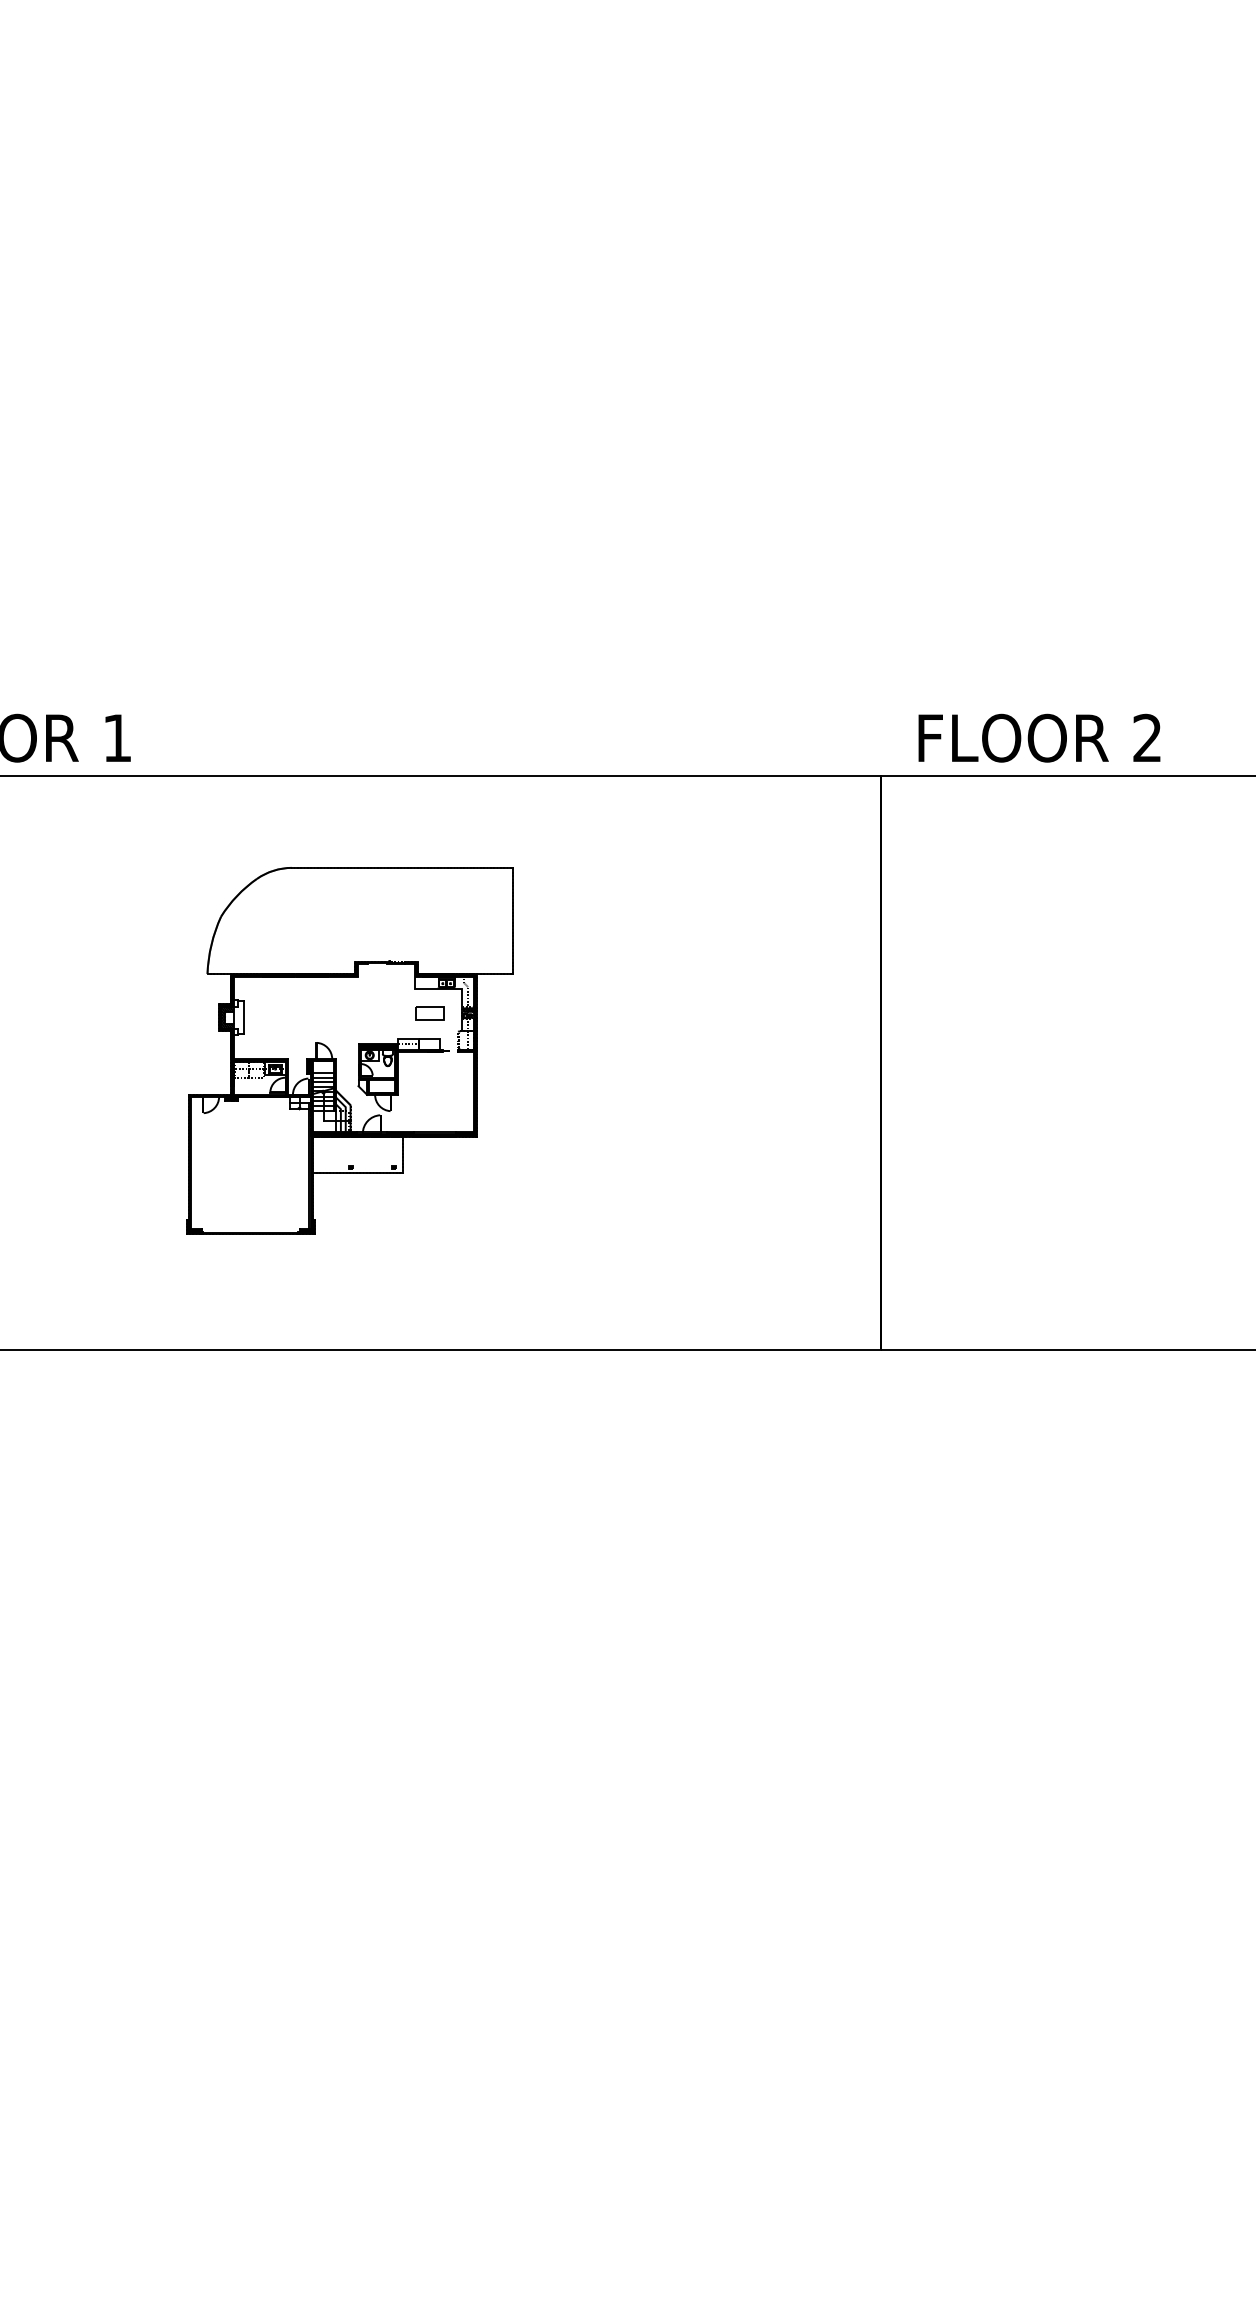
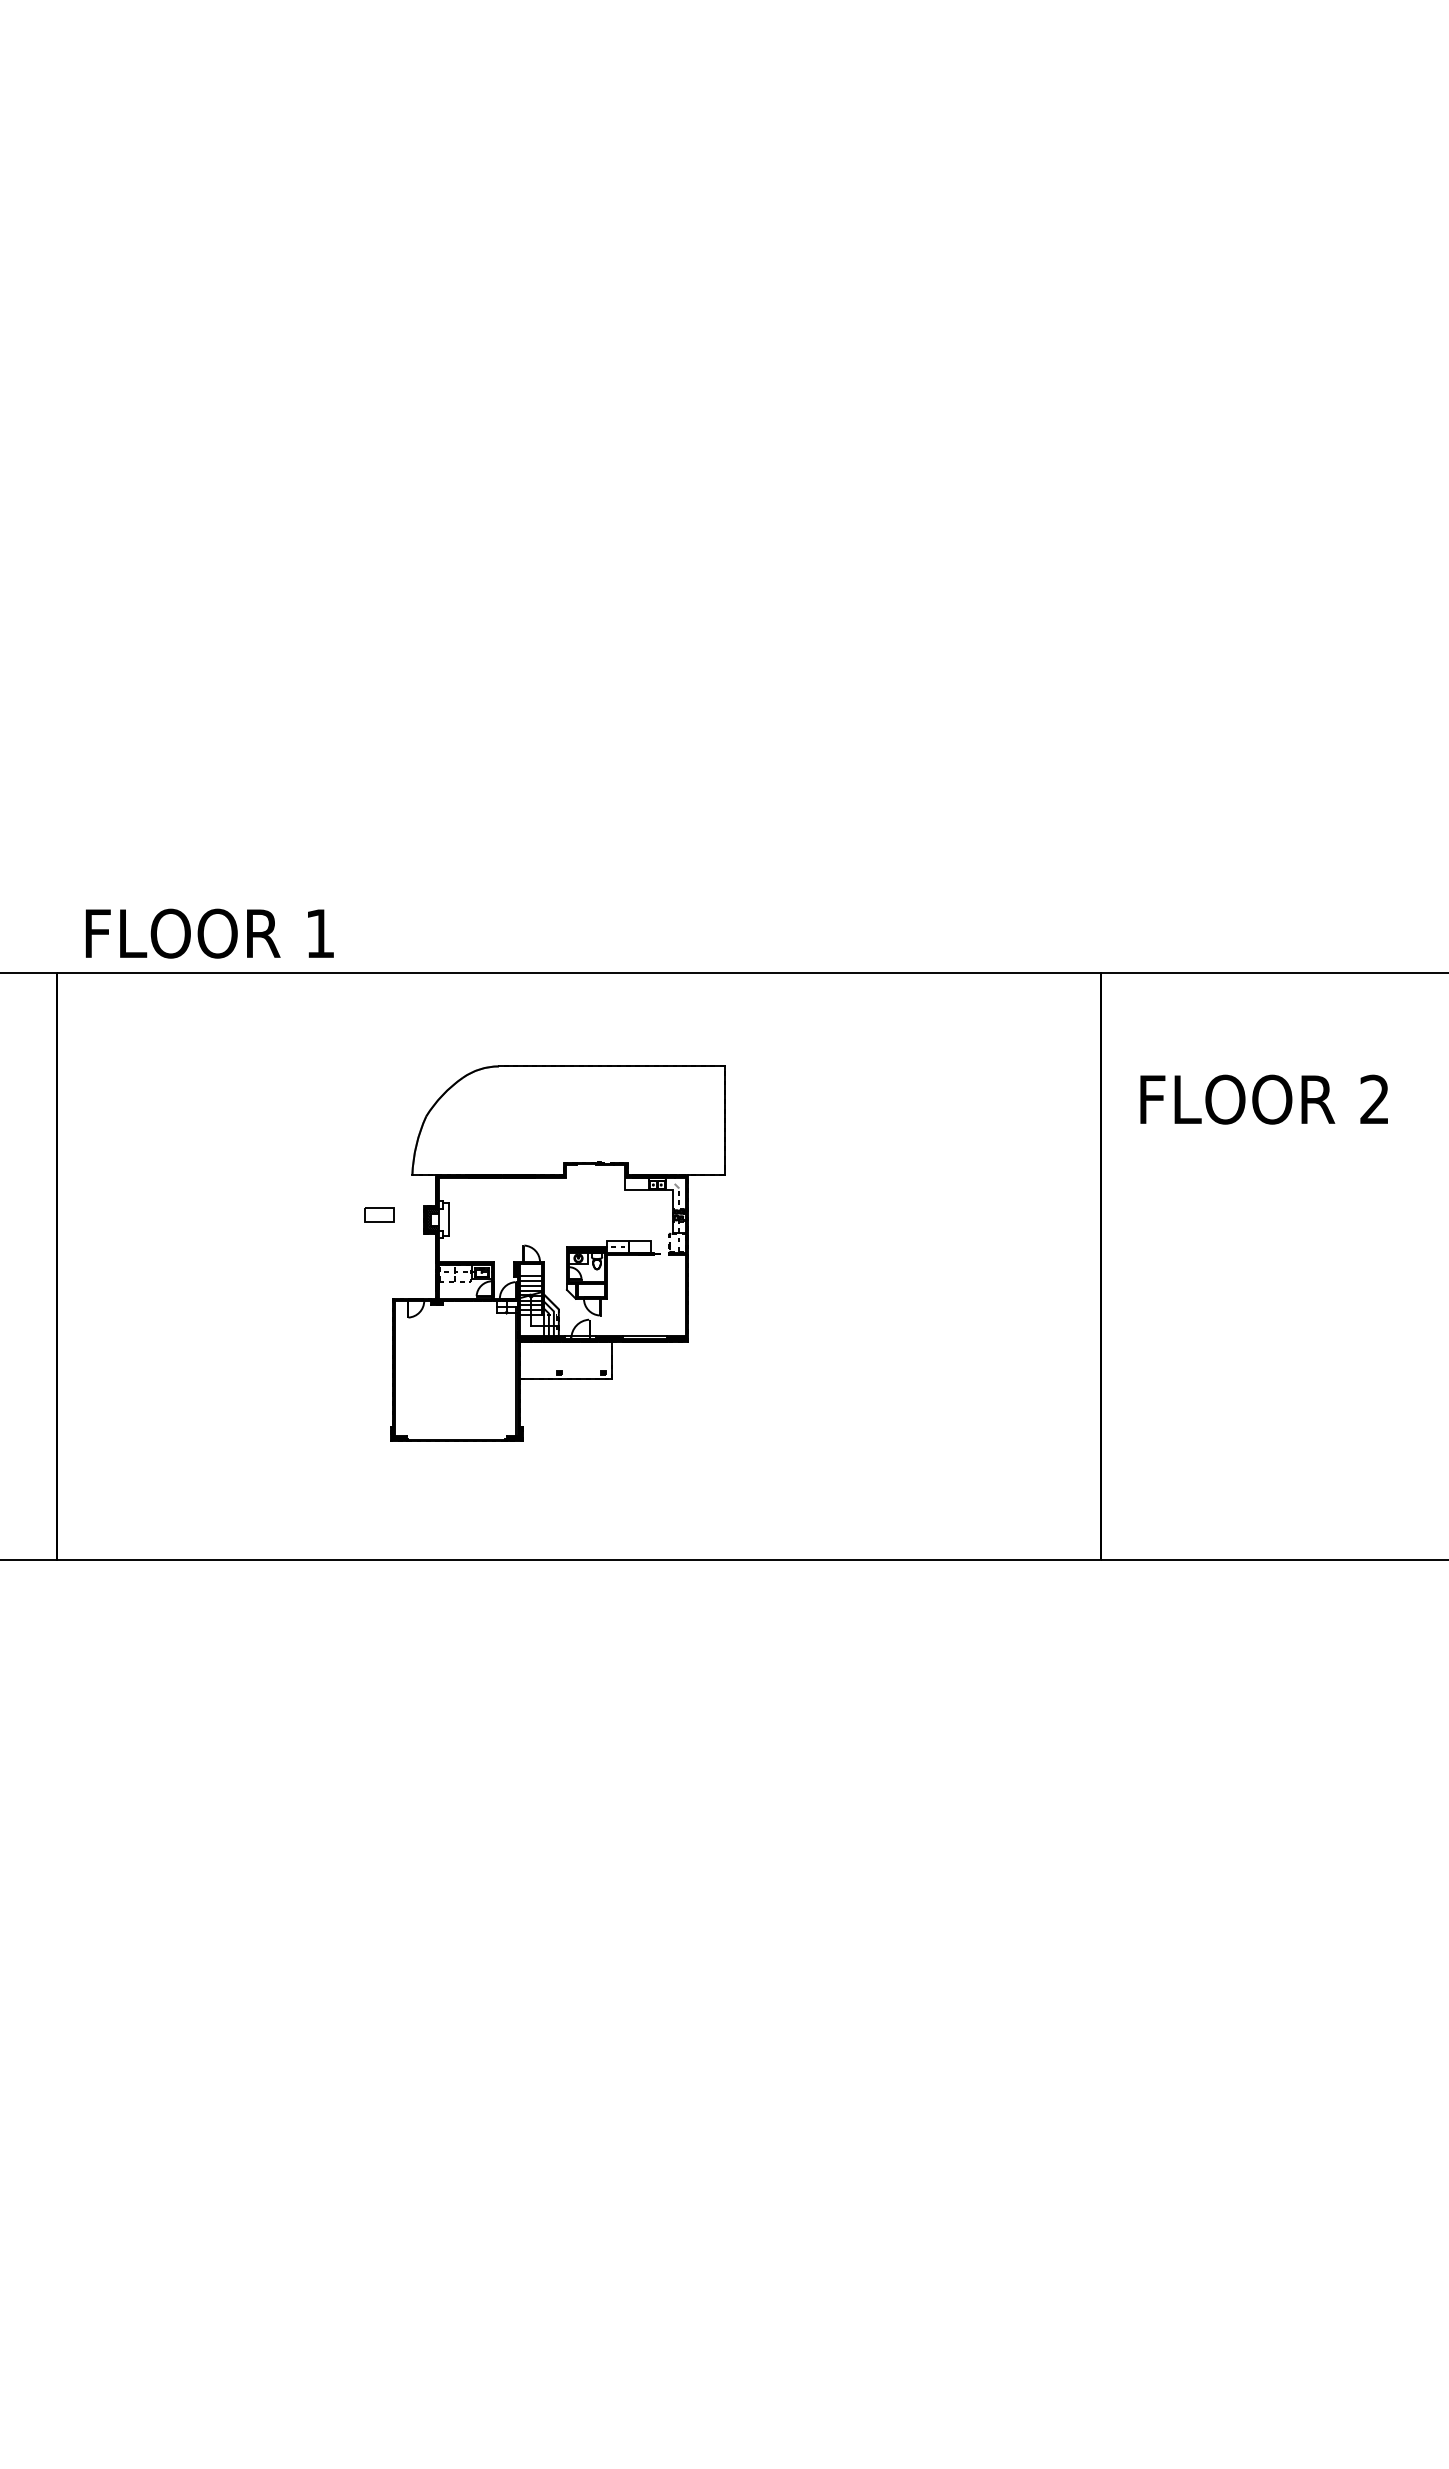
text: (1038, 738) -> (1263, 1099), moved
part: (429, 1012) -> (379, 1214), moved

